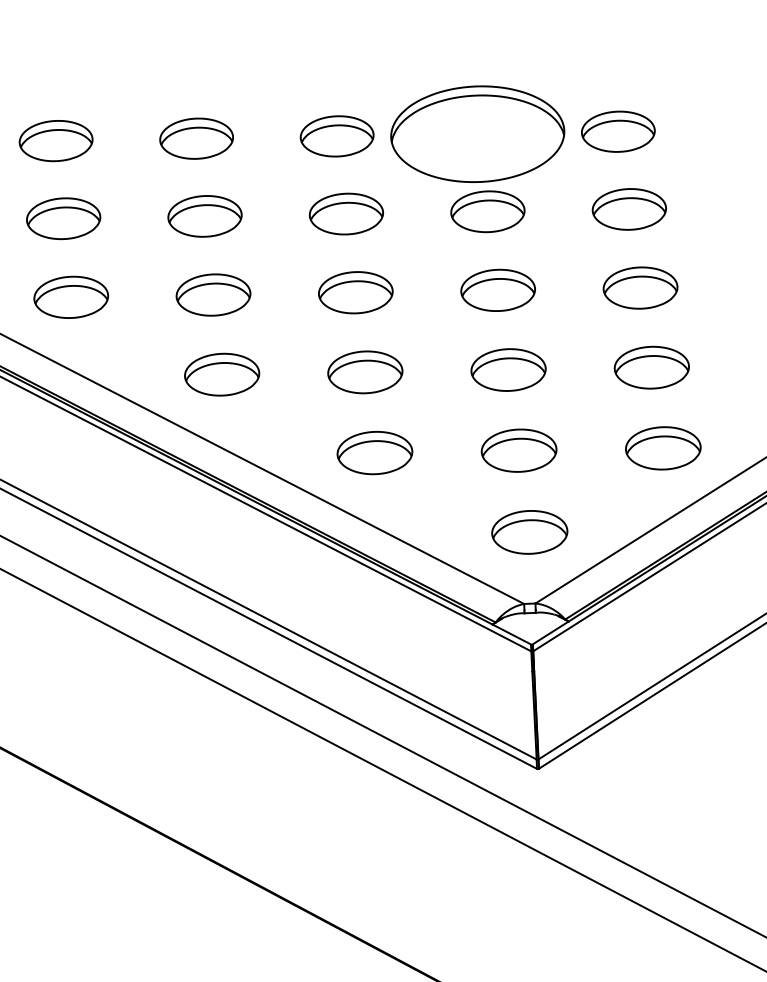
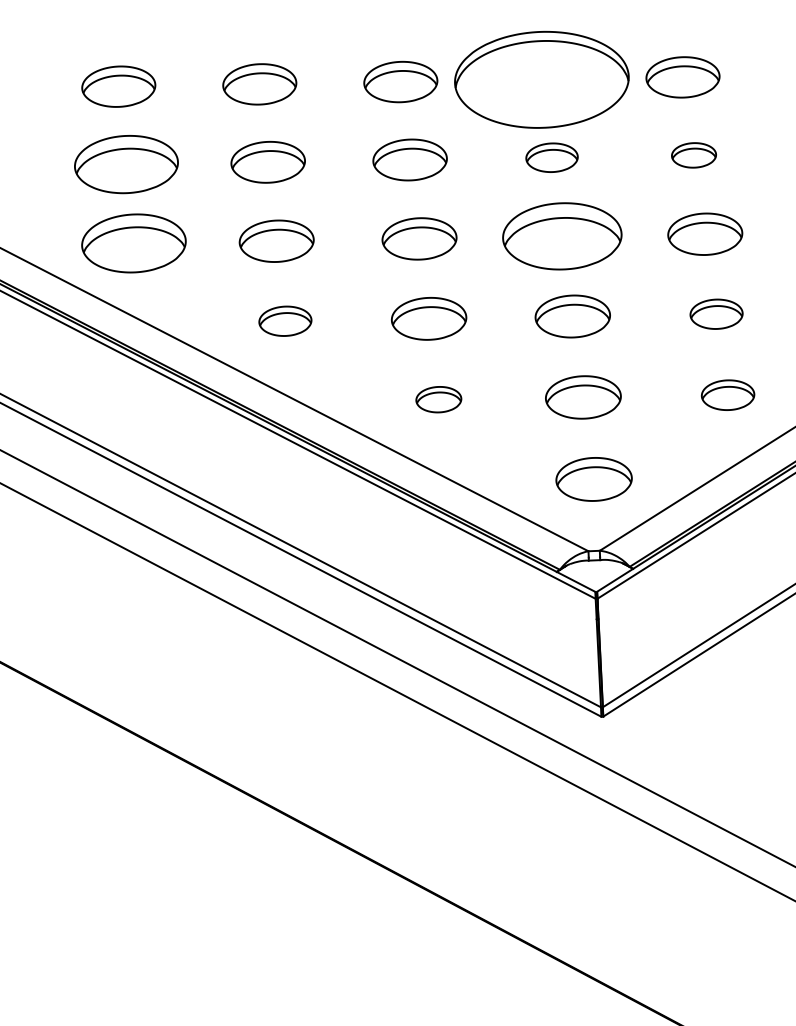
part: (628, 209) -> (693, 155), size x0.6
part: (487, 211) -> (551, 157), size x0.7
part: (62, 218) -> (125, 164), size x1.4
part: (498, 290) -> (562, 236), size x1.6
part: (70, 297) -> (133, 243), size x1.4
part: (651, 368) -> (716, 314), size x0.7
part: (222, 375) -> (285, 321), size x0.7
part: (662, 448) -> (727, 395), size x0.7
part: (374, 452) -> (438, 399), size x0.6

